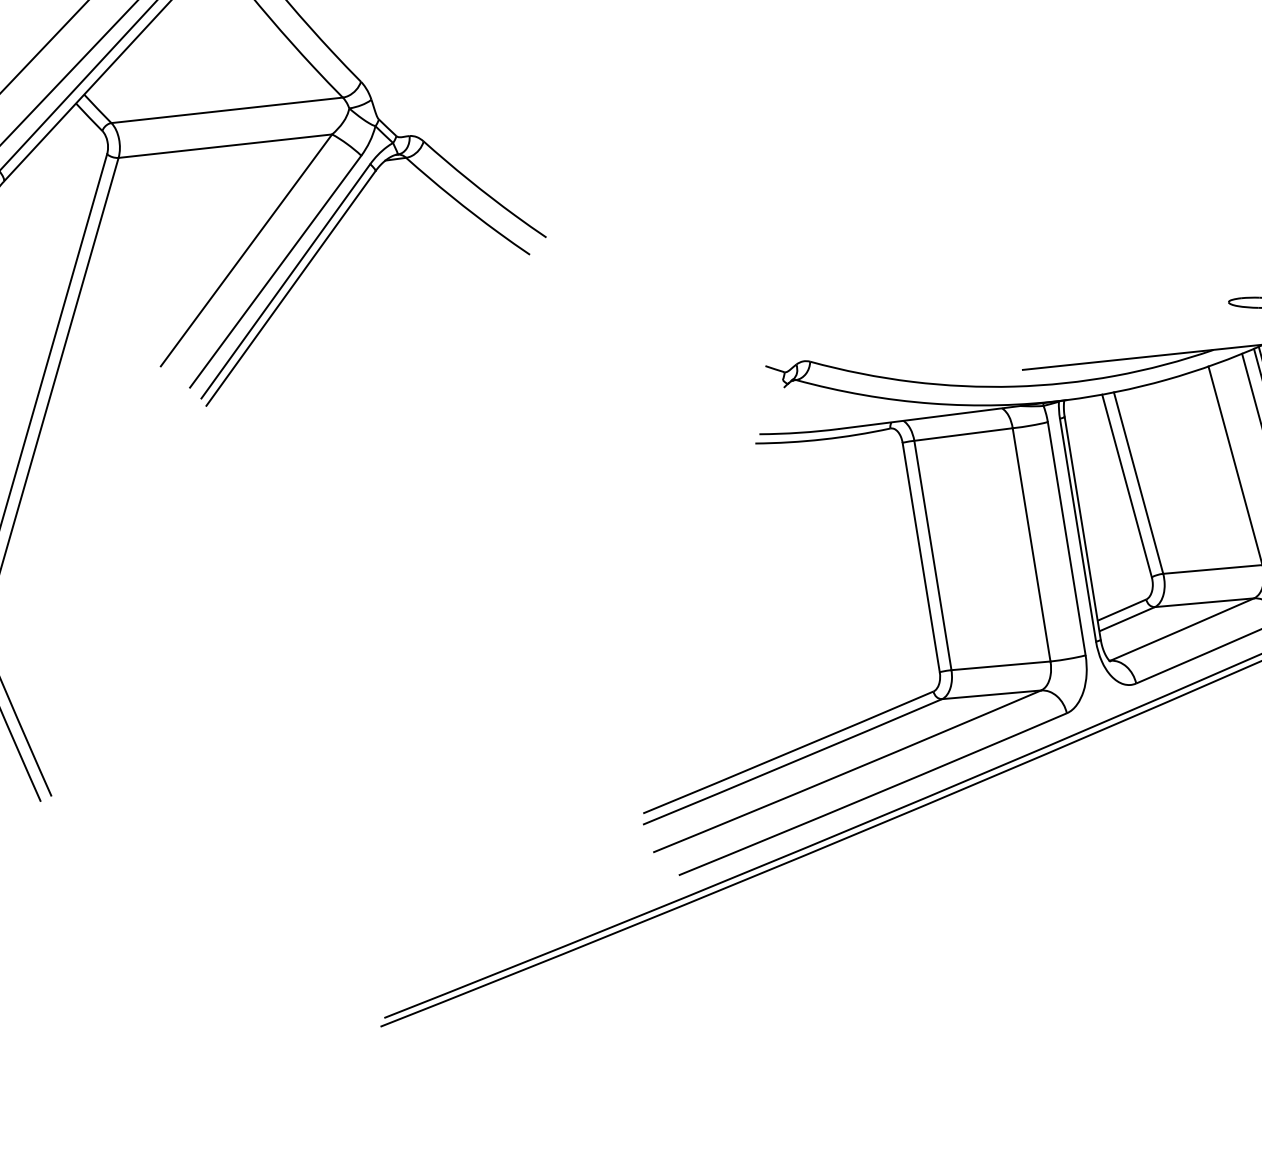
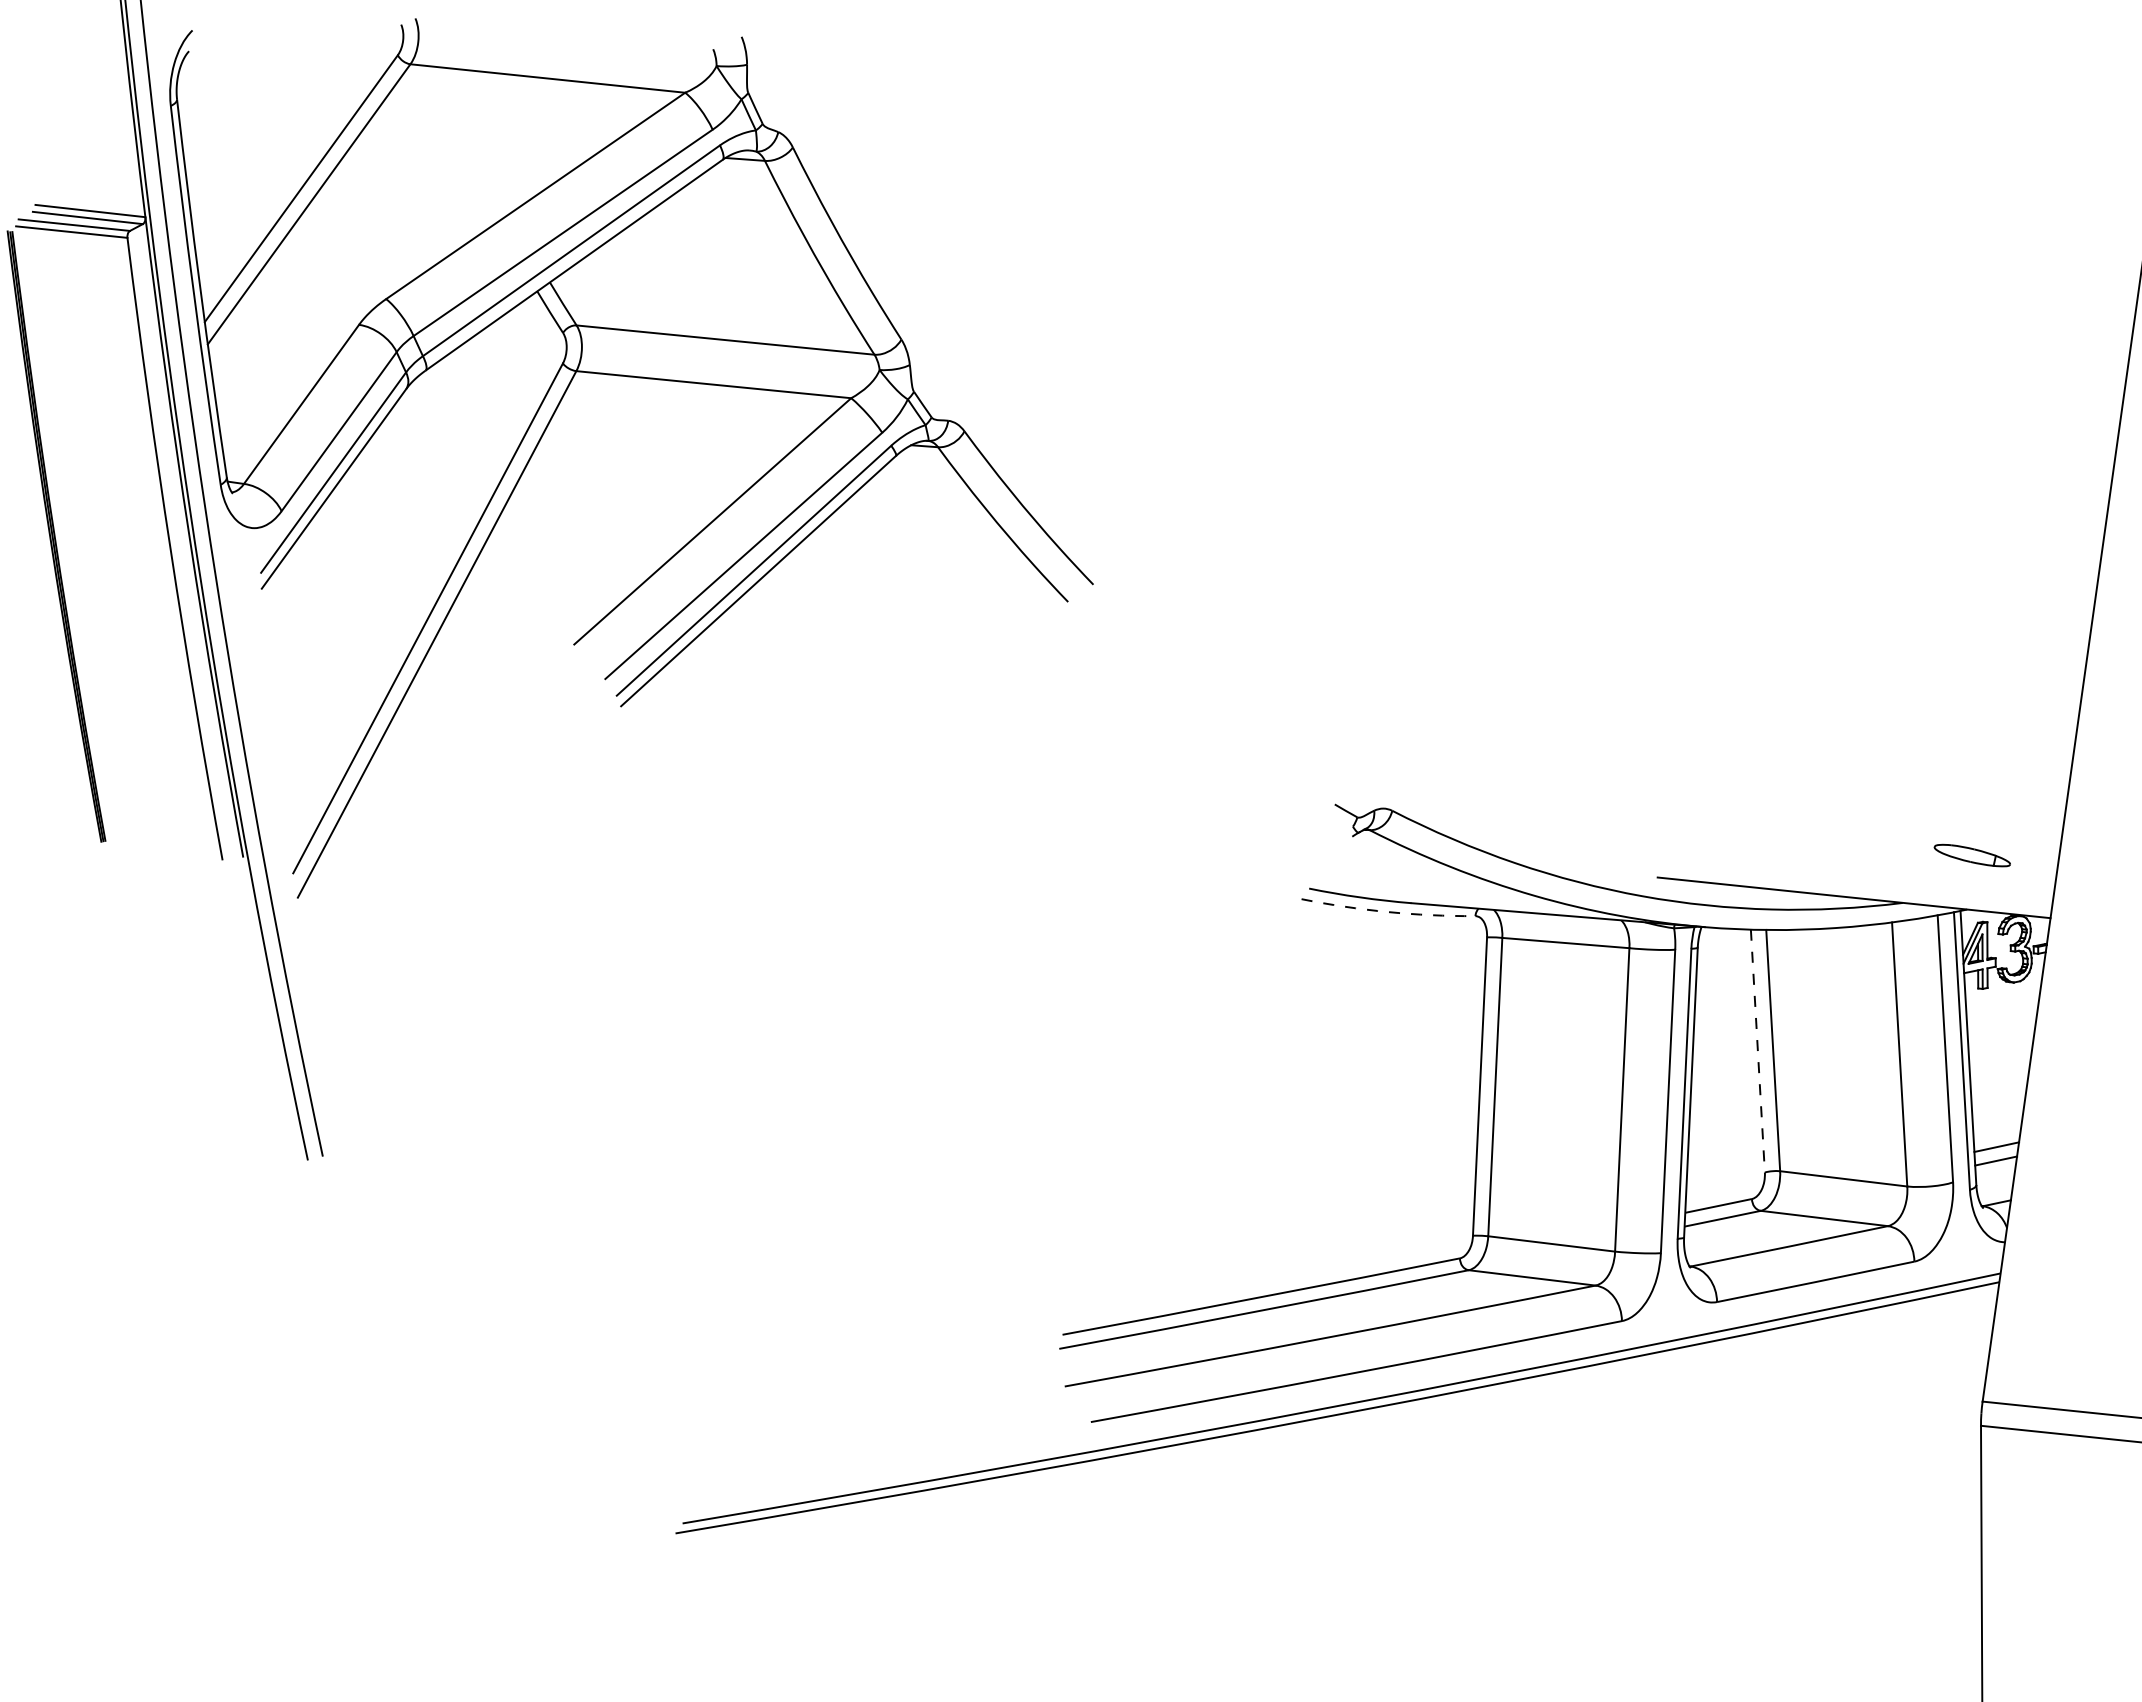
arc: (823, 439) -> (1388, 912), solid -> dashed
line: (1126, 486) -> (1757, 1051), solid -> dashed

